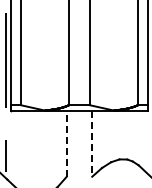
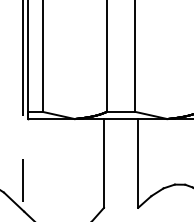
line: (66, 143) -> (103, 163), dashed -> solid
line: (92, 144) -> (138, 164), dashed -> solid

